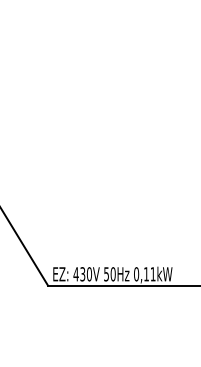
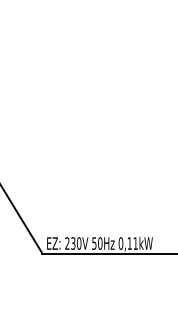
text: (76, 274) -> (67, 243), 430V -> 230V

